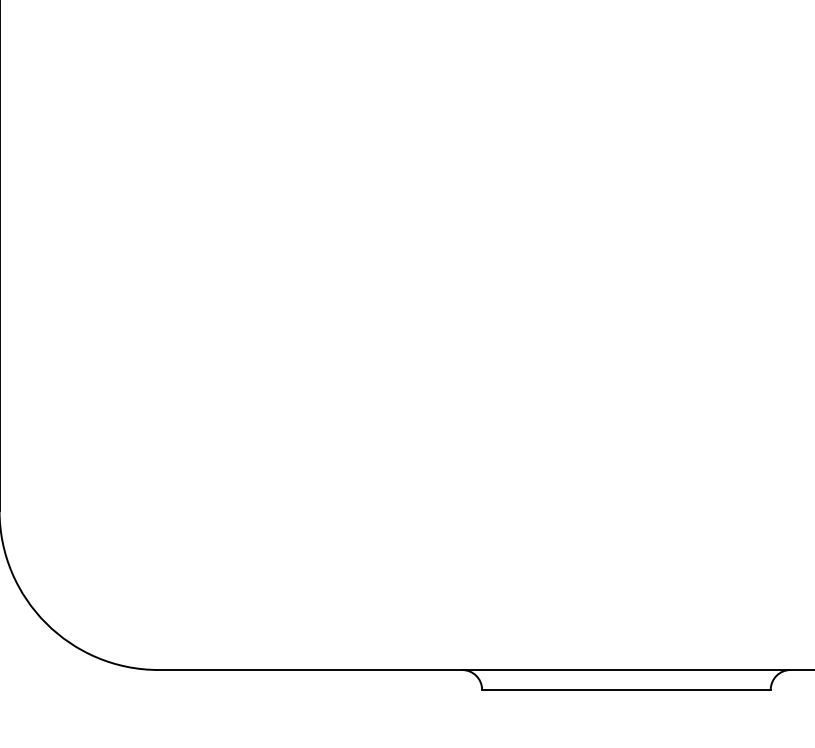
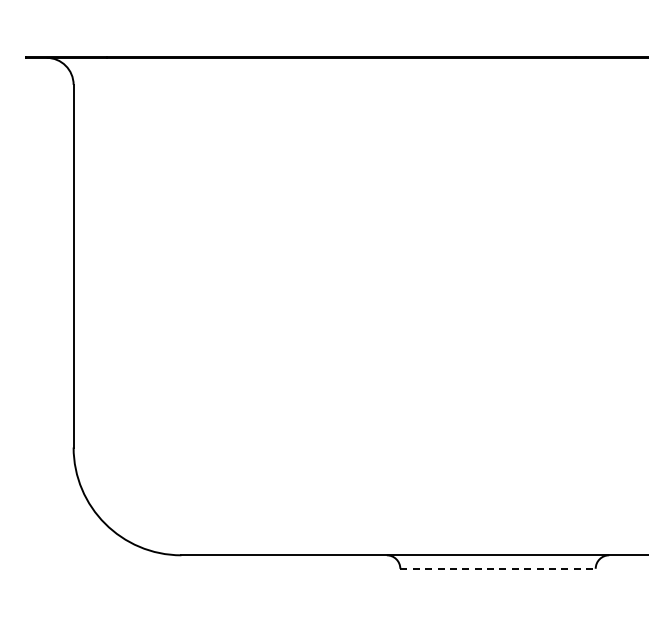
line: (627, 689) -> (498, 568), solid -> dashed

